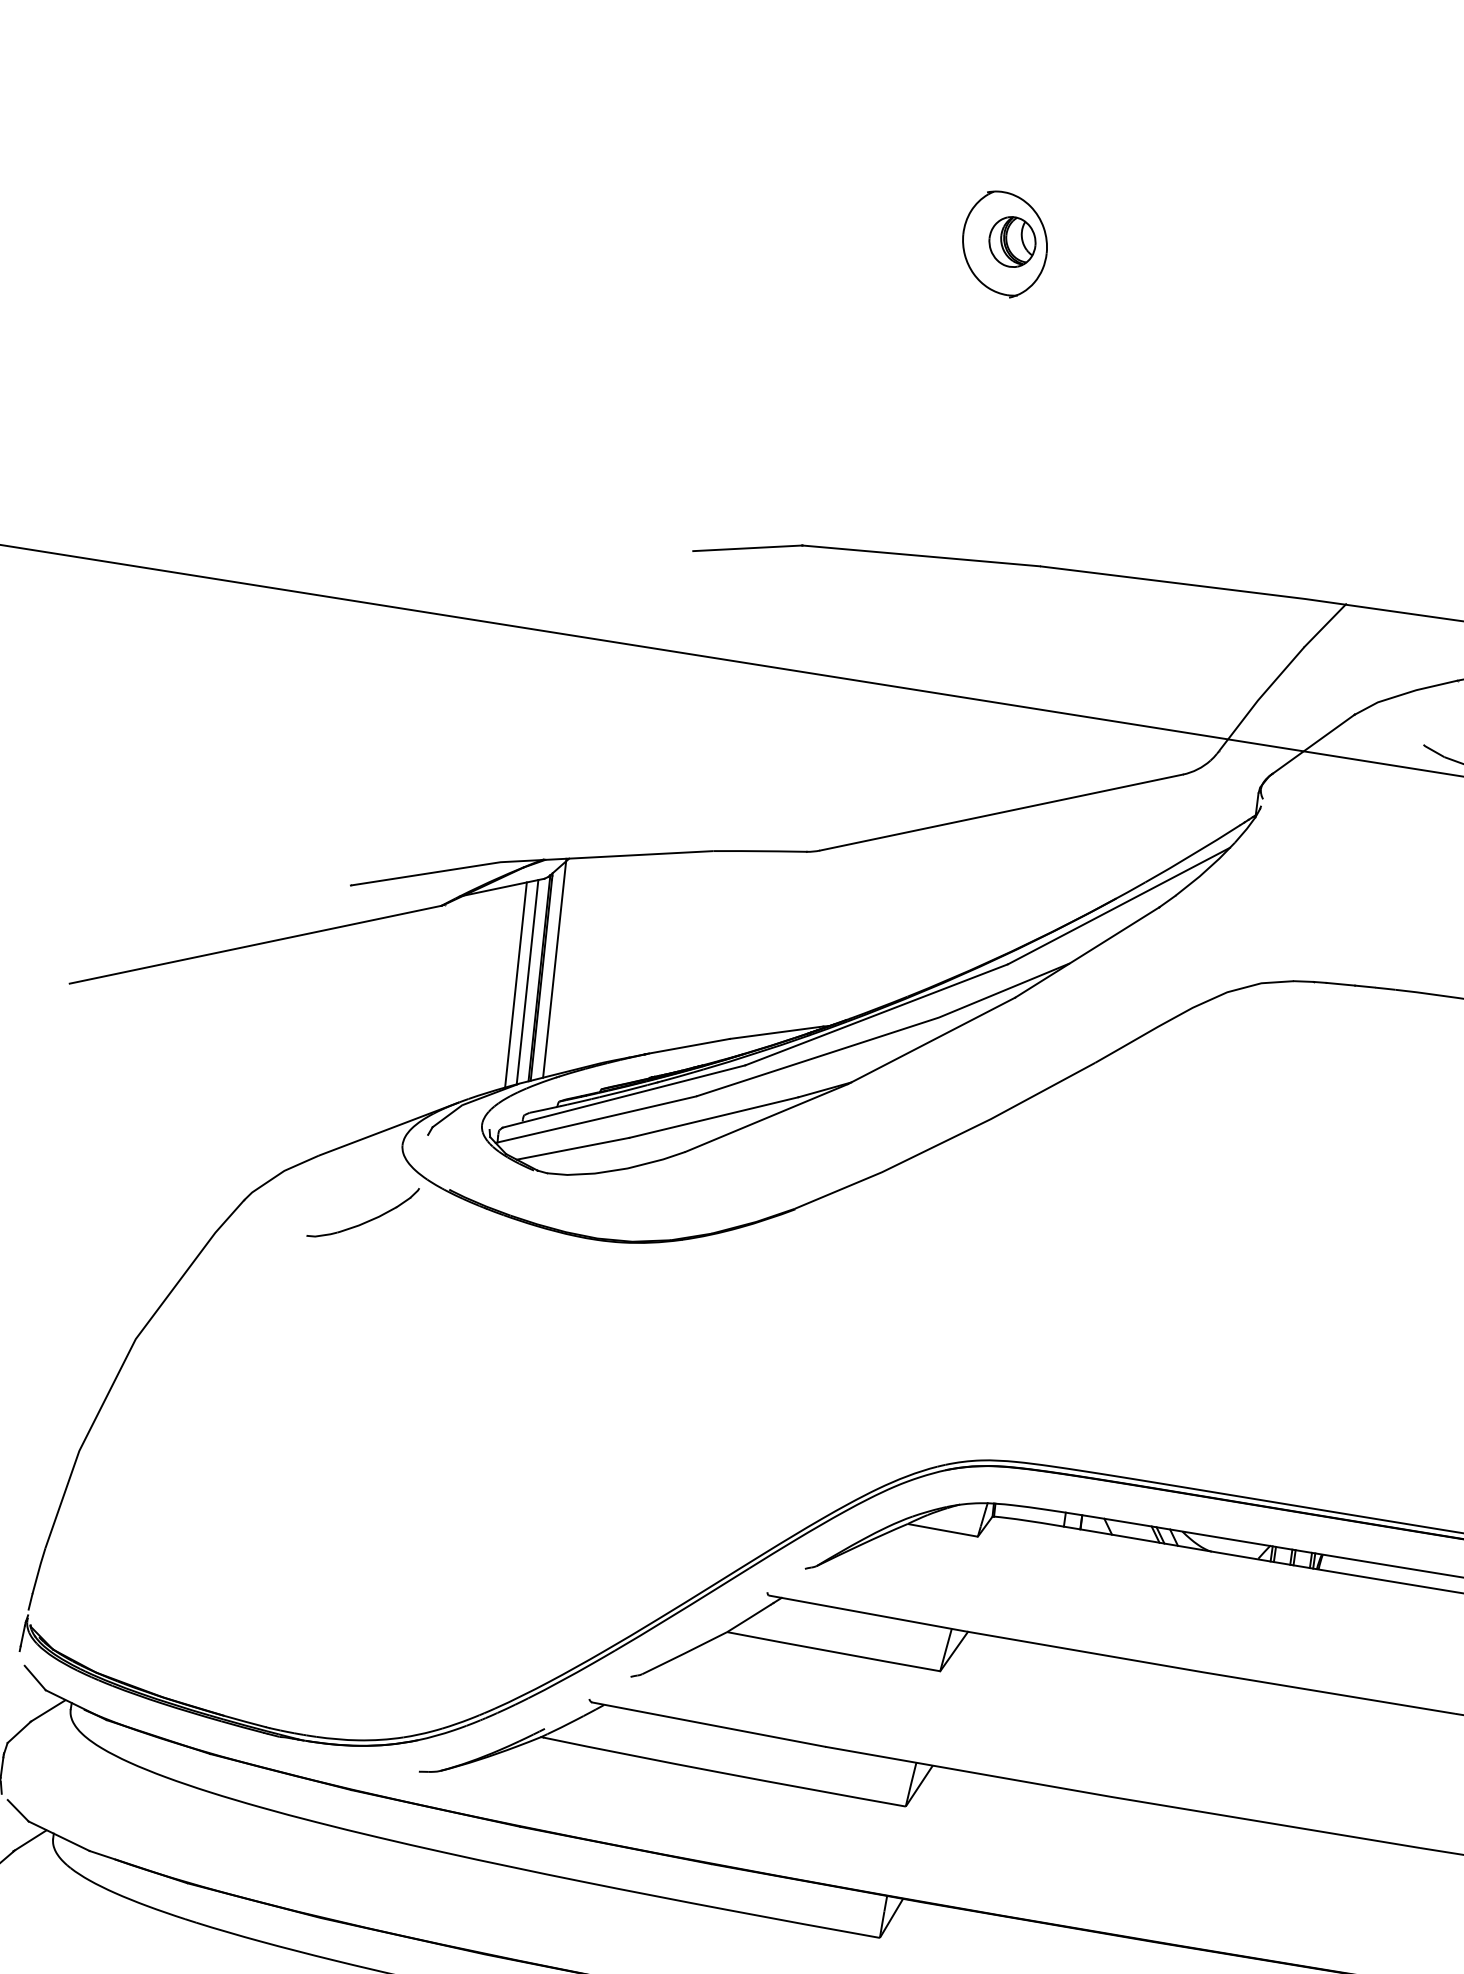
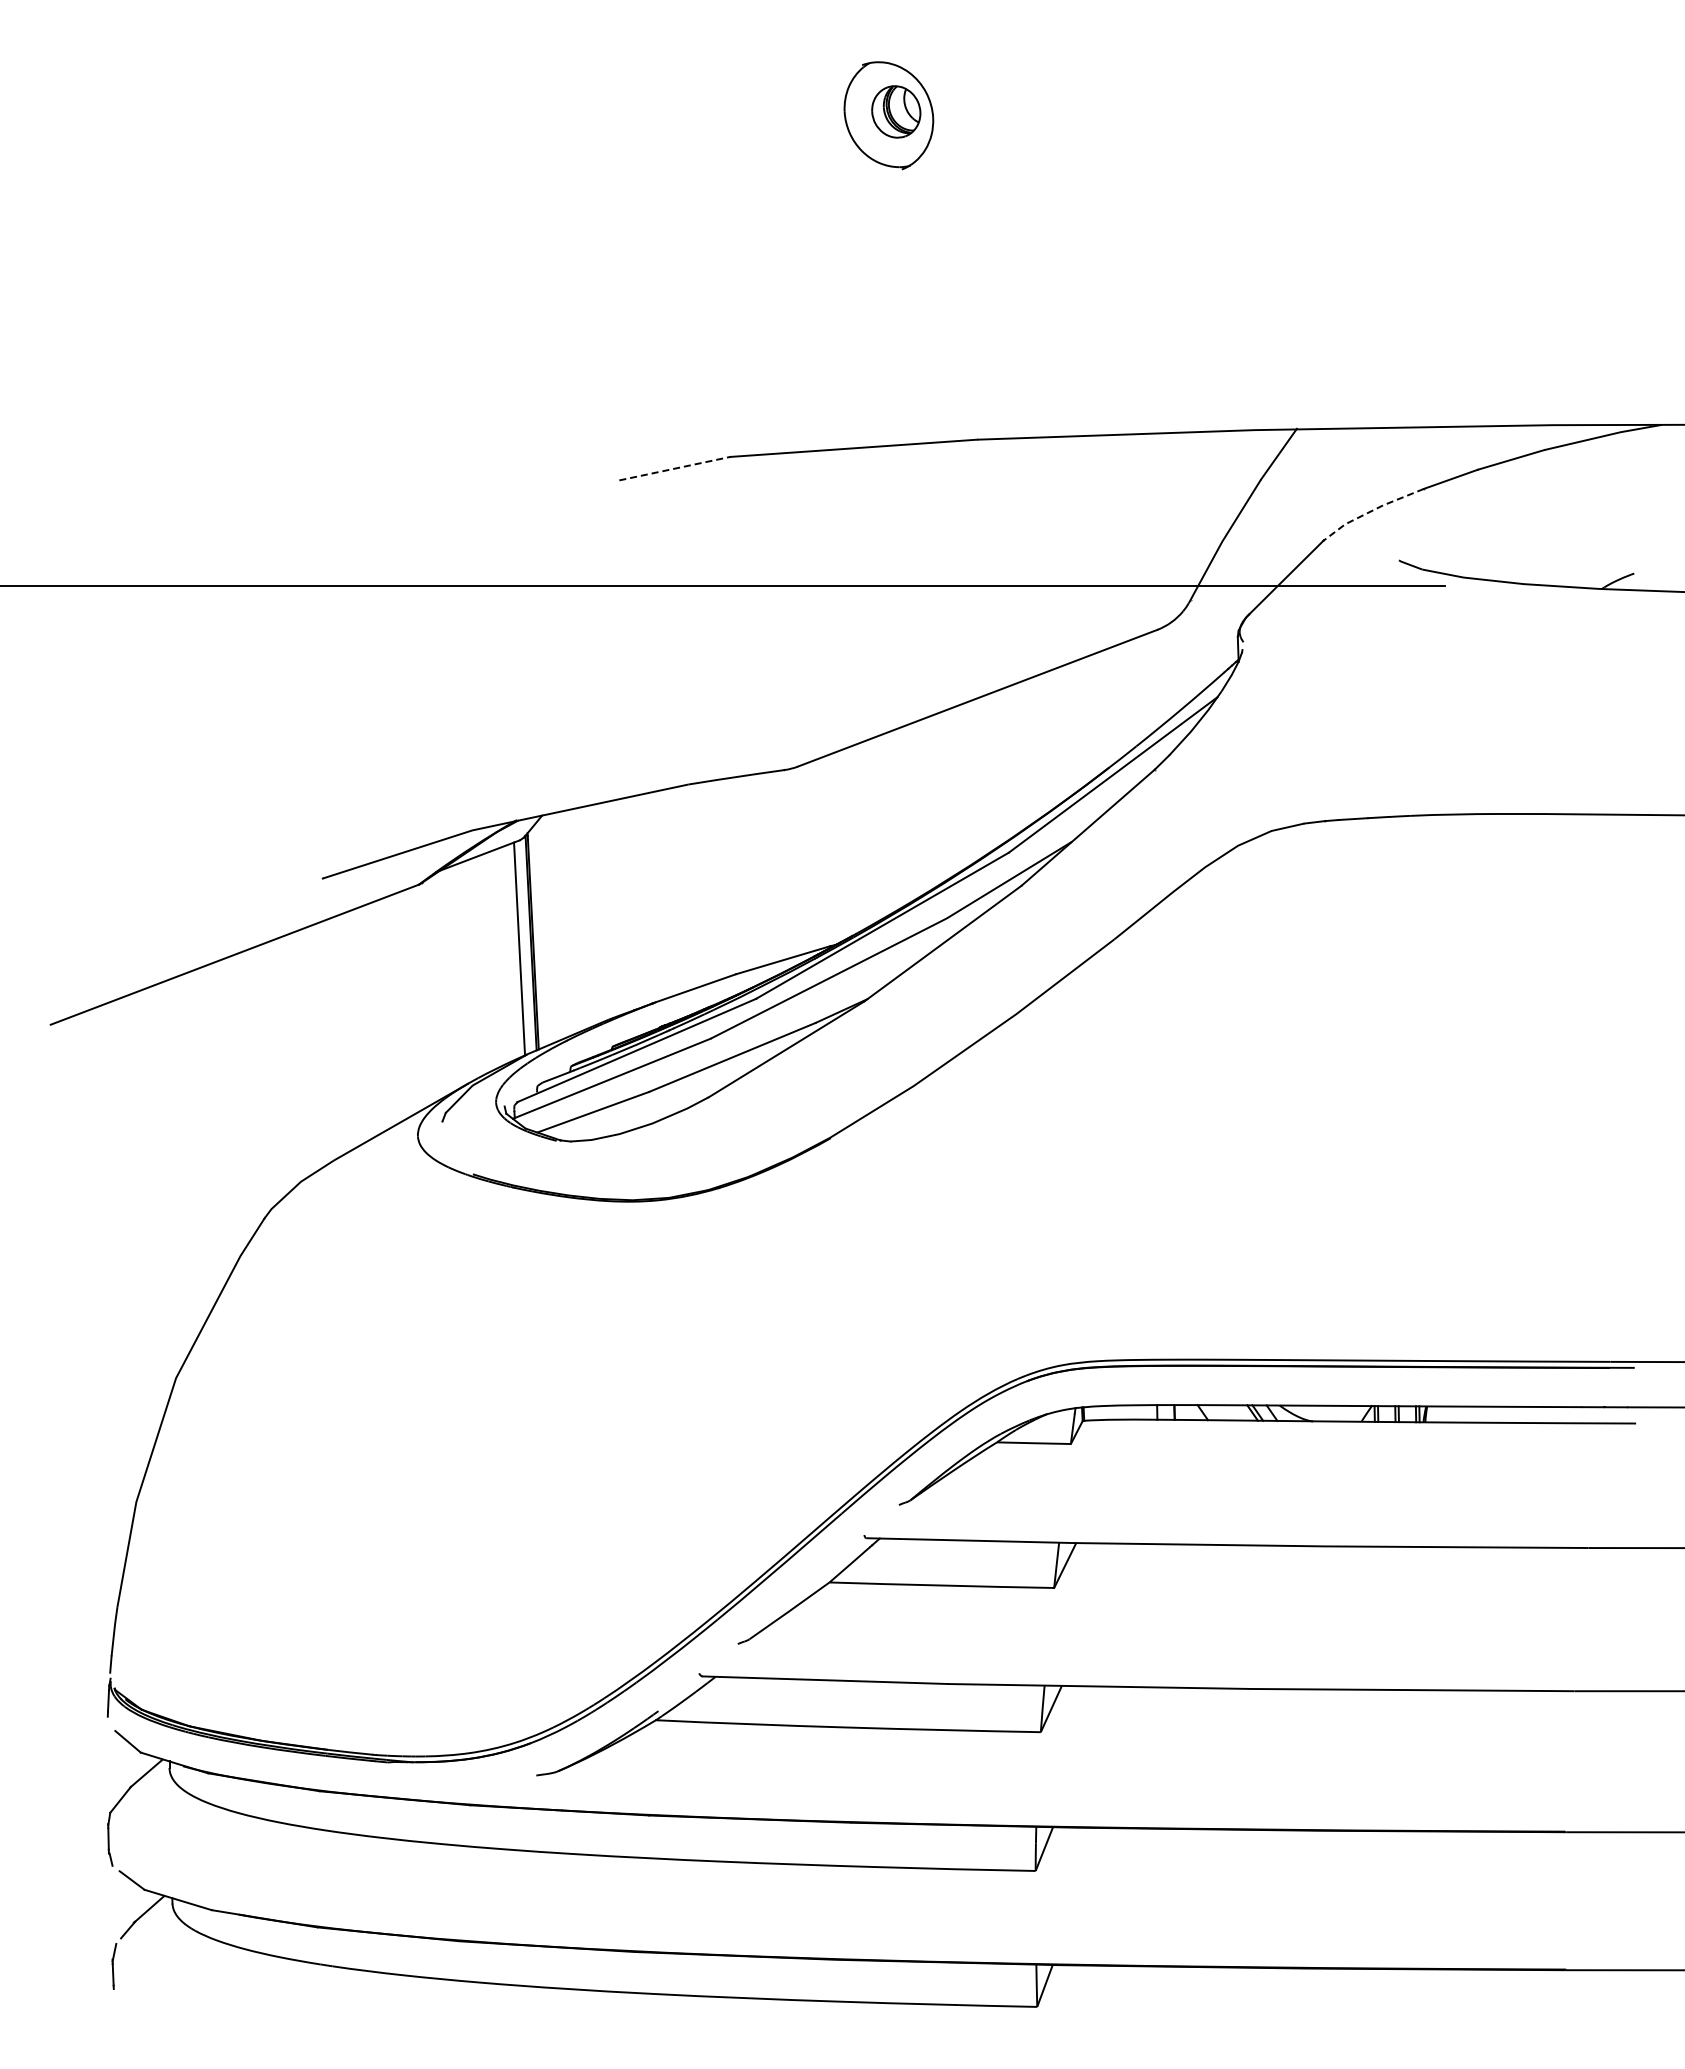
line: (747, 548) -> (674, 468), solid -> dashed
line: (1404, 694) -> (1371, 511), solid -> dashed
line: (554, 968) -> (544, 930), removed
line: (515, 984) -> (507, 953), removed
part: (366, 1220) -> (393, 1219), removed

